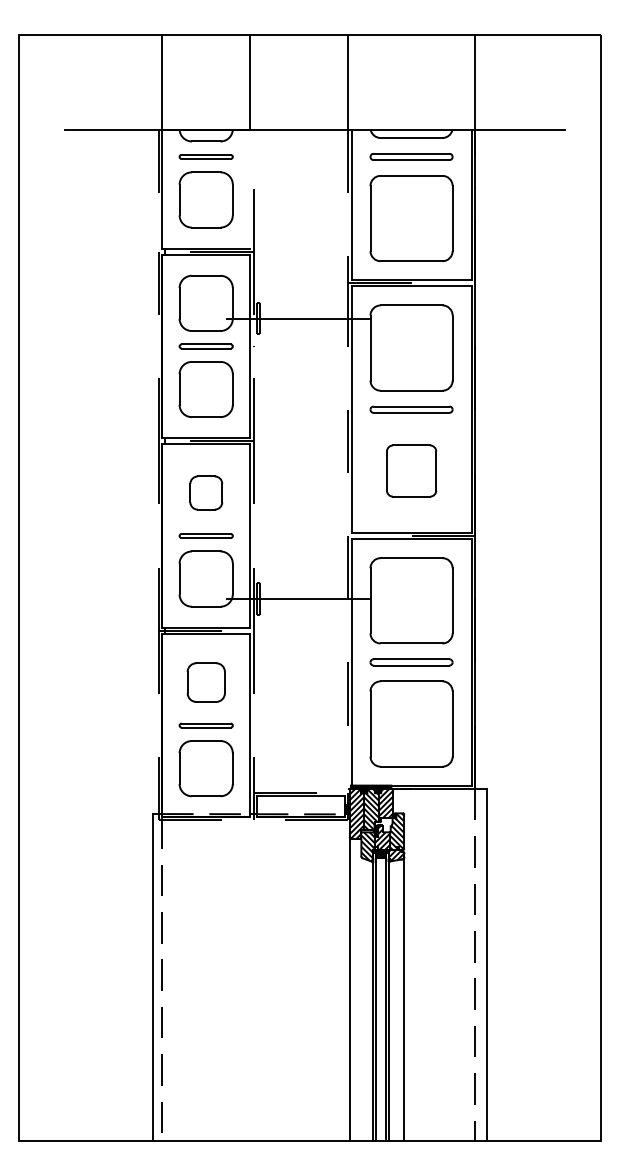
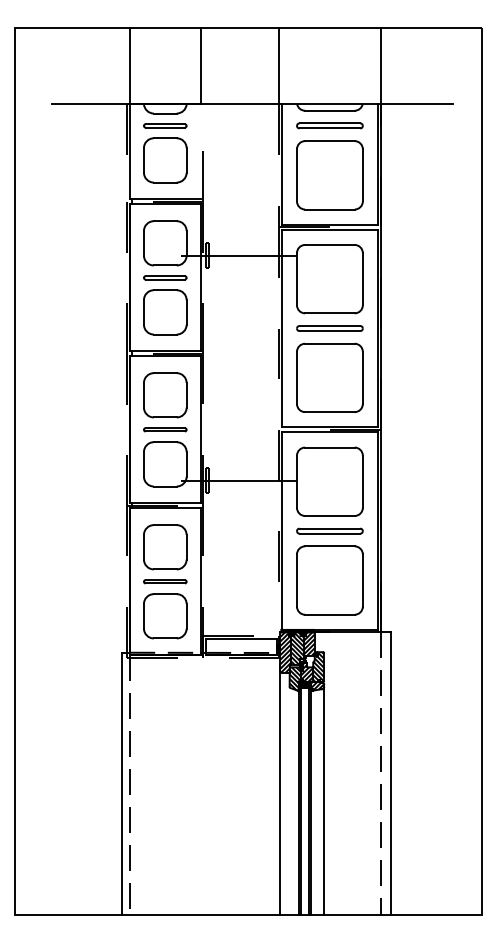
part: (411, 470) -> (329, 377), size x1.67
part: (206, 493) -> (165, 395), size x1.67
part: (206, 682) -> (165, 547), size x1.43

